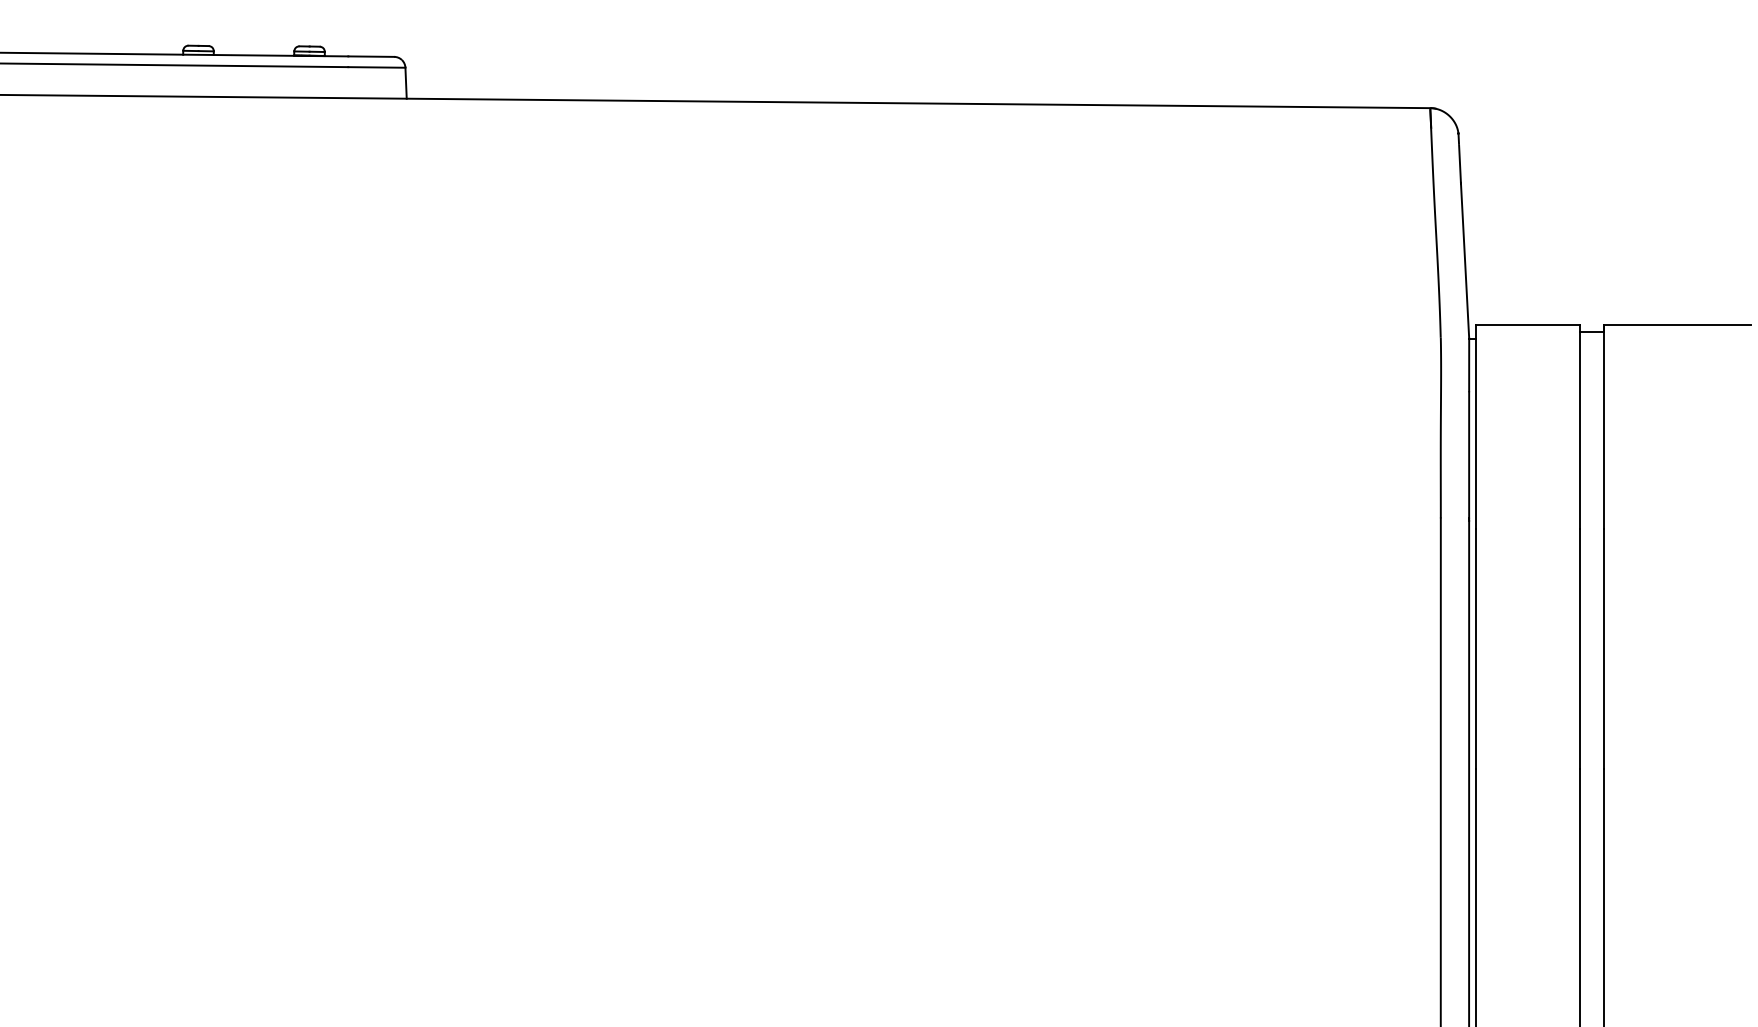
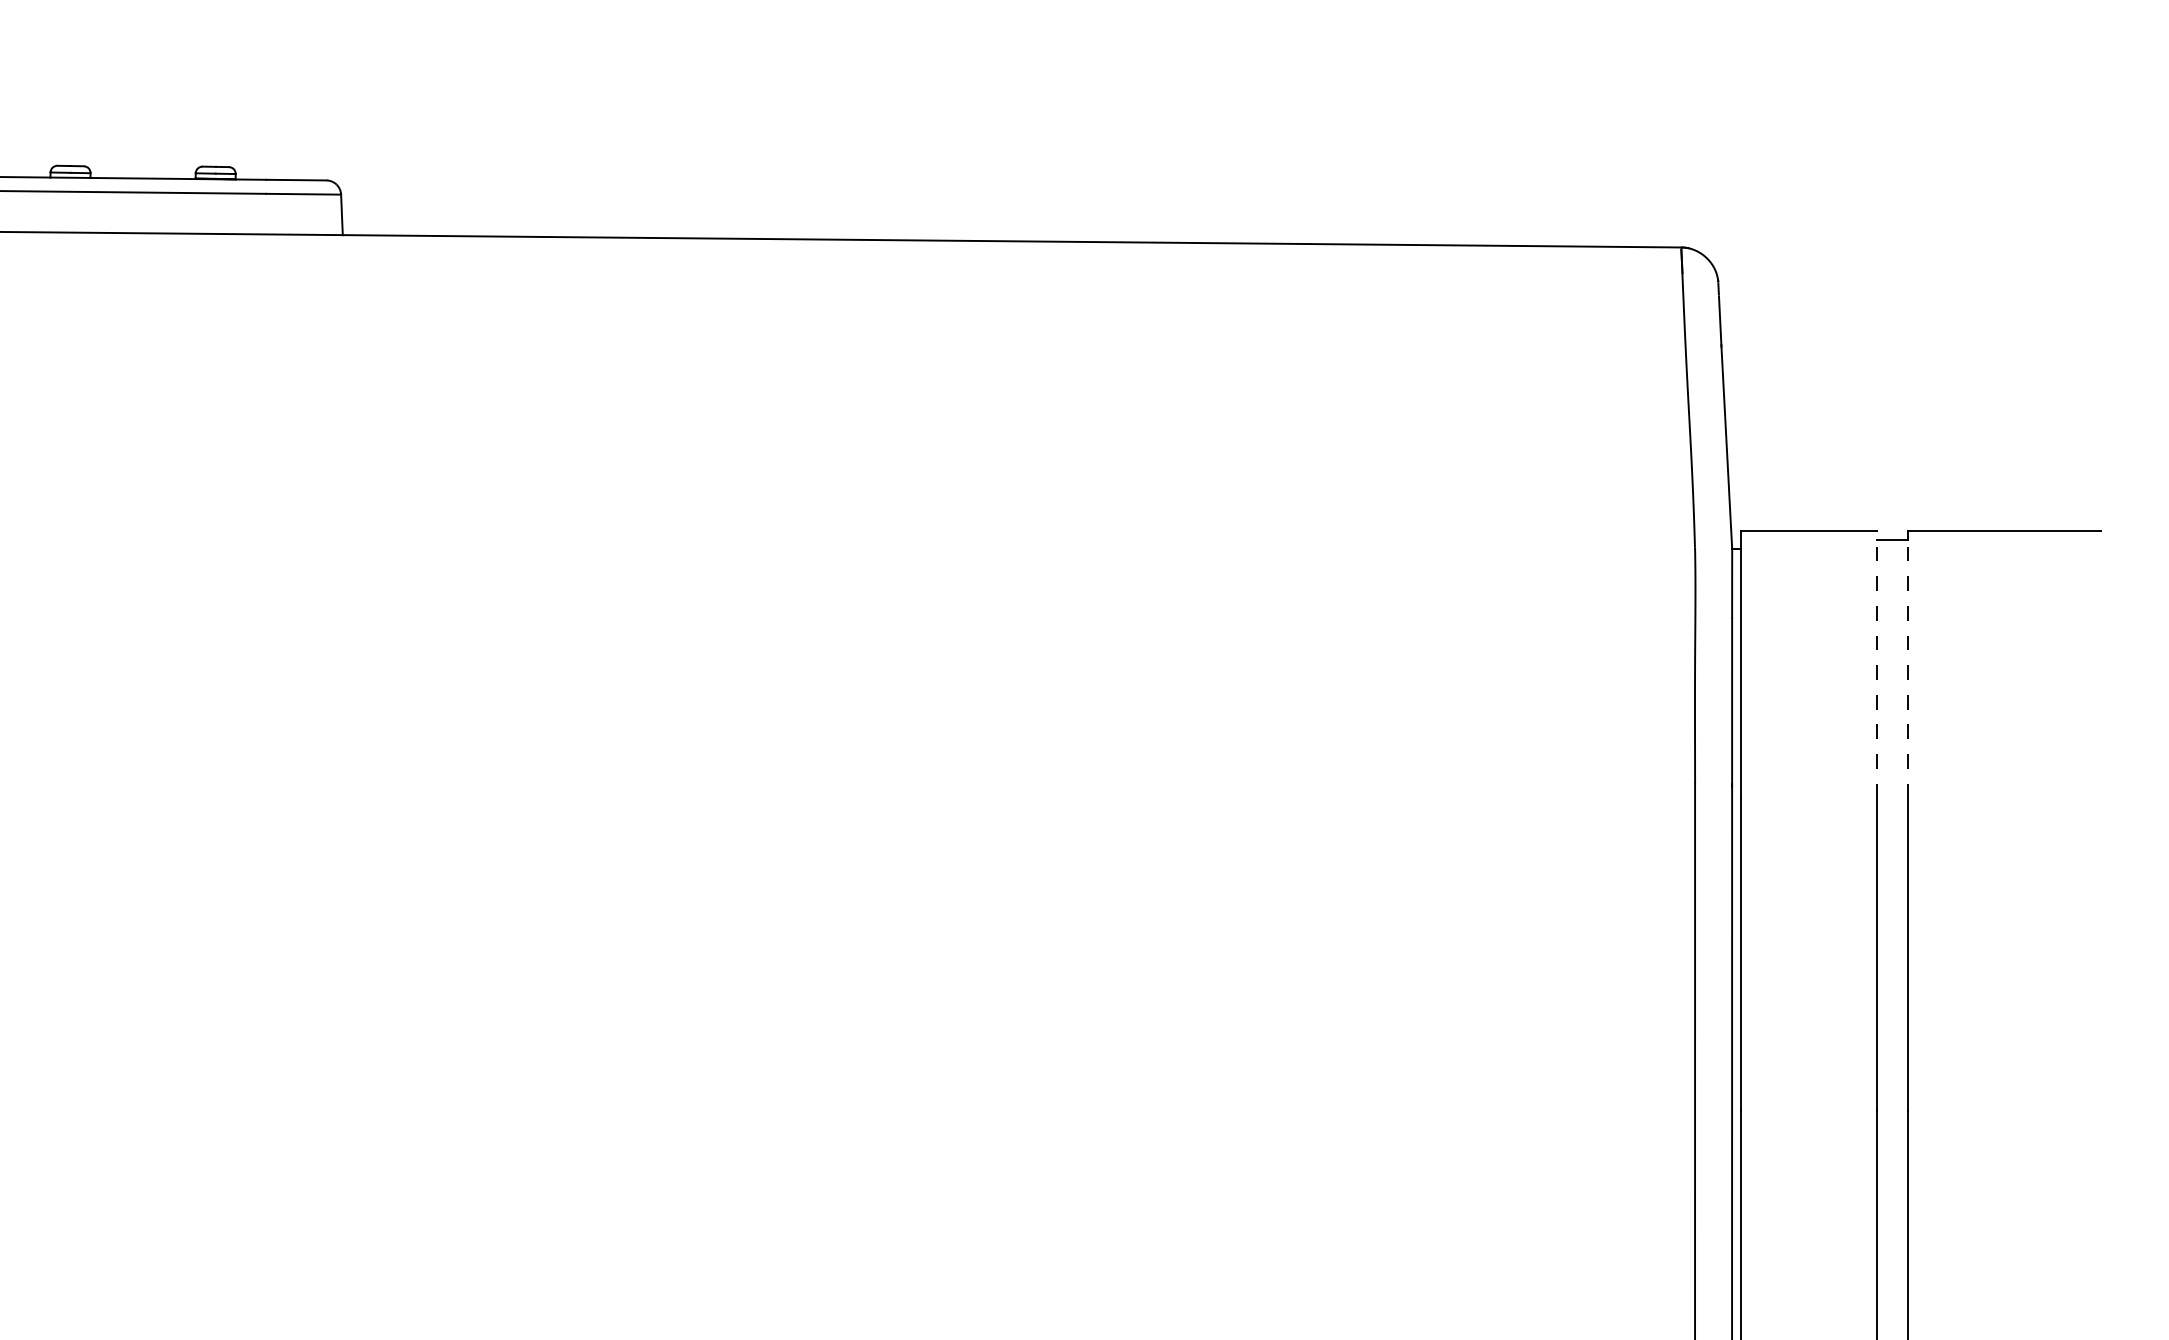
line: (1579, 426) -> (1876, 663), solid -> dashed
line: (1603, 426) -> (1907, 663), solid -> dashed

